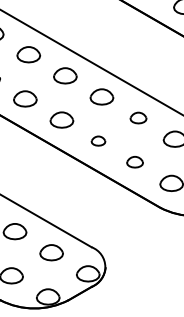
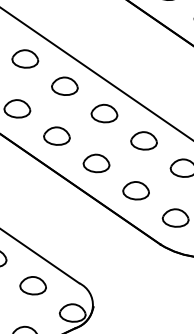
part: (138, 117) -> (144, 140), size x1.43
part: (98, 140) -> (96, 162), size x1.67
part: (134, 161) -> (135, 189), size x1.43

